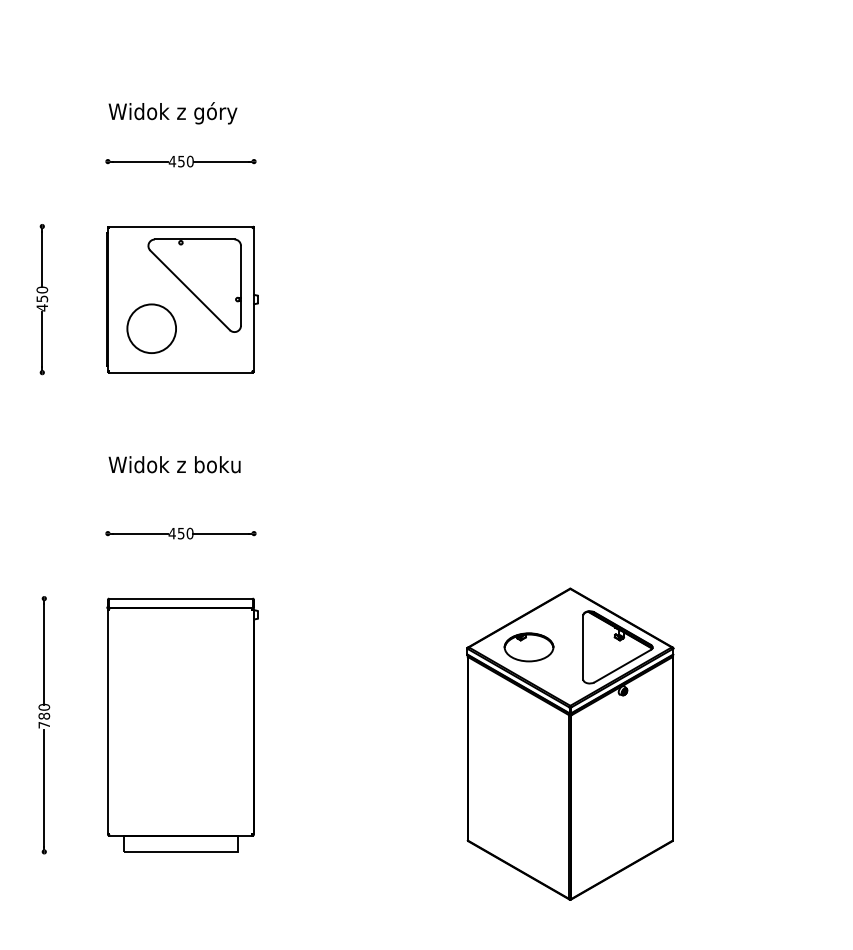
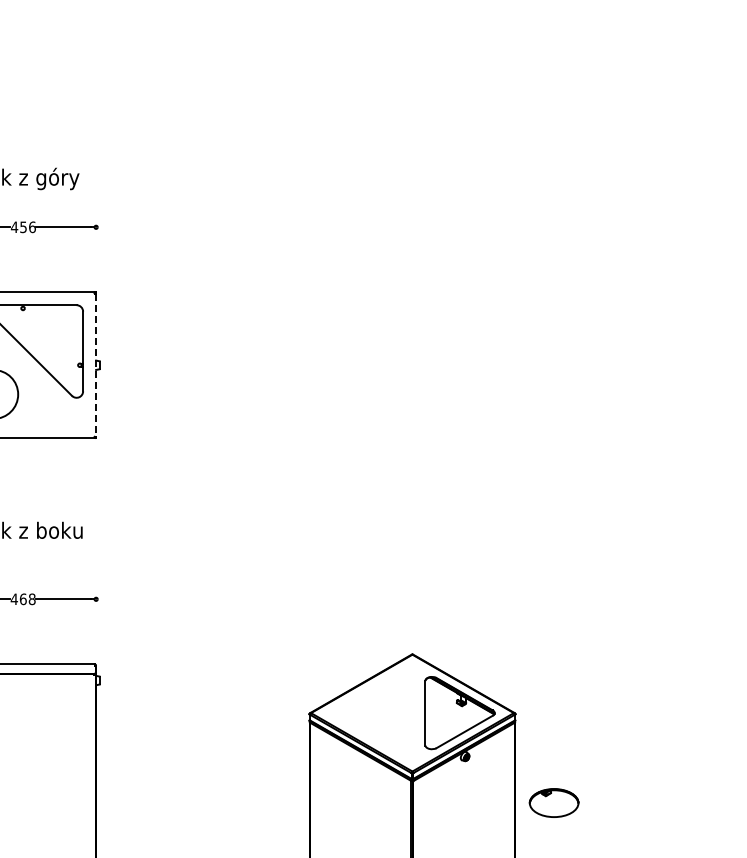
text: (190, 161) -> (32, 227), 450 -> 456
line: (254, 299) -> (96, 365), solid -> dashed
text: (185, 533) -> (27, 599), 450 -> 468
part: (528, 647) -> (553, 803), moved

